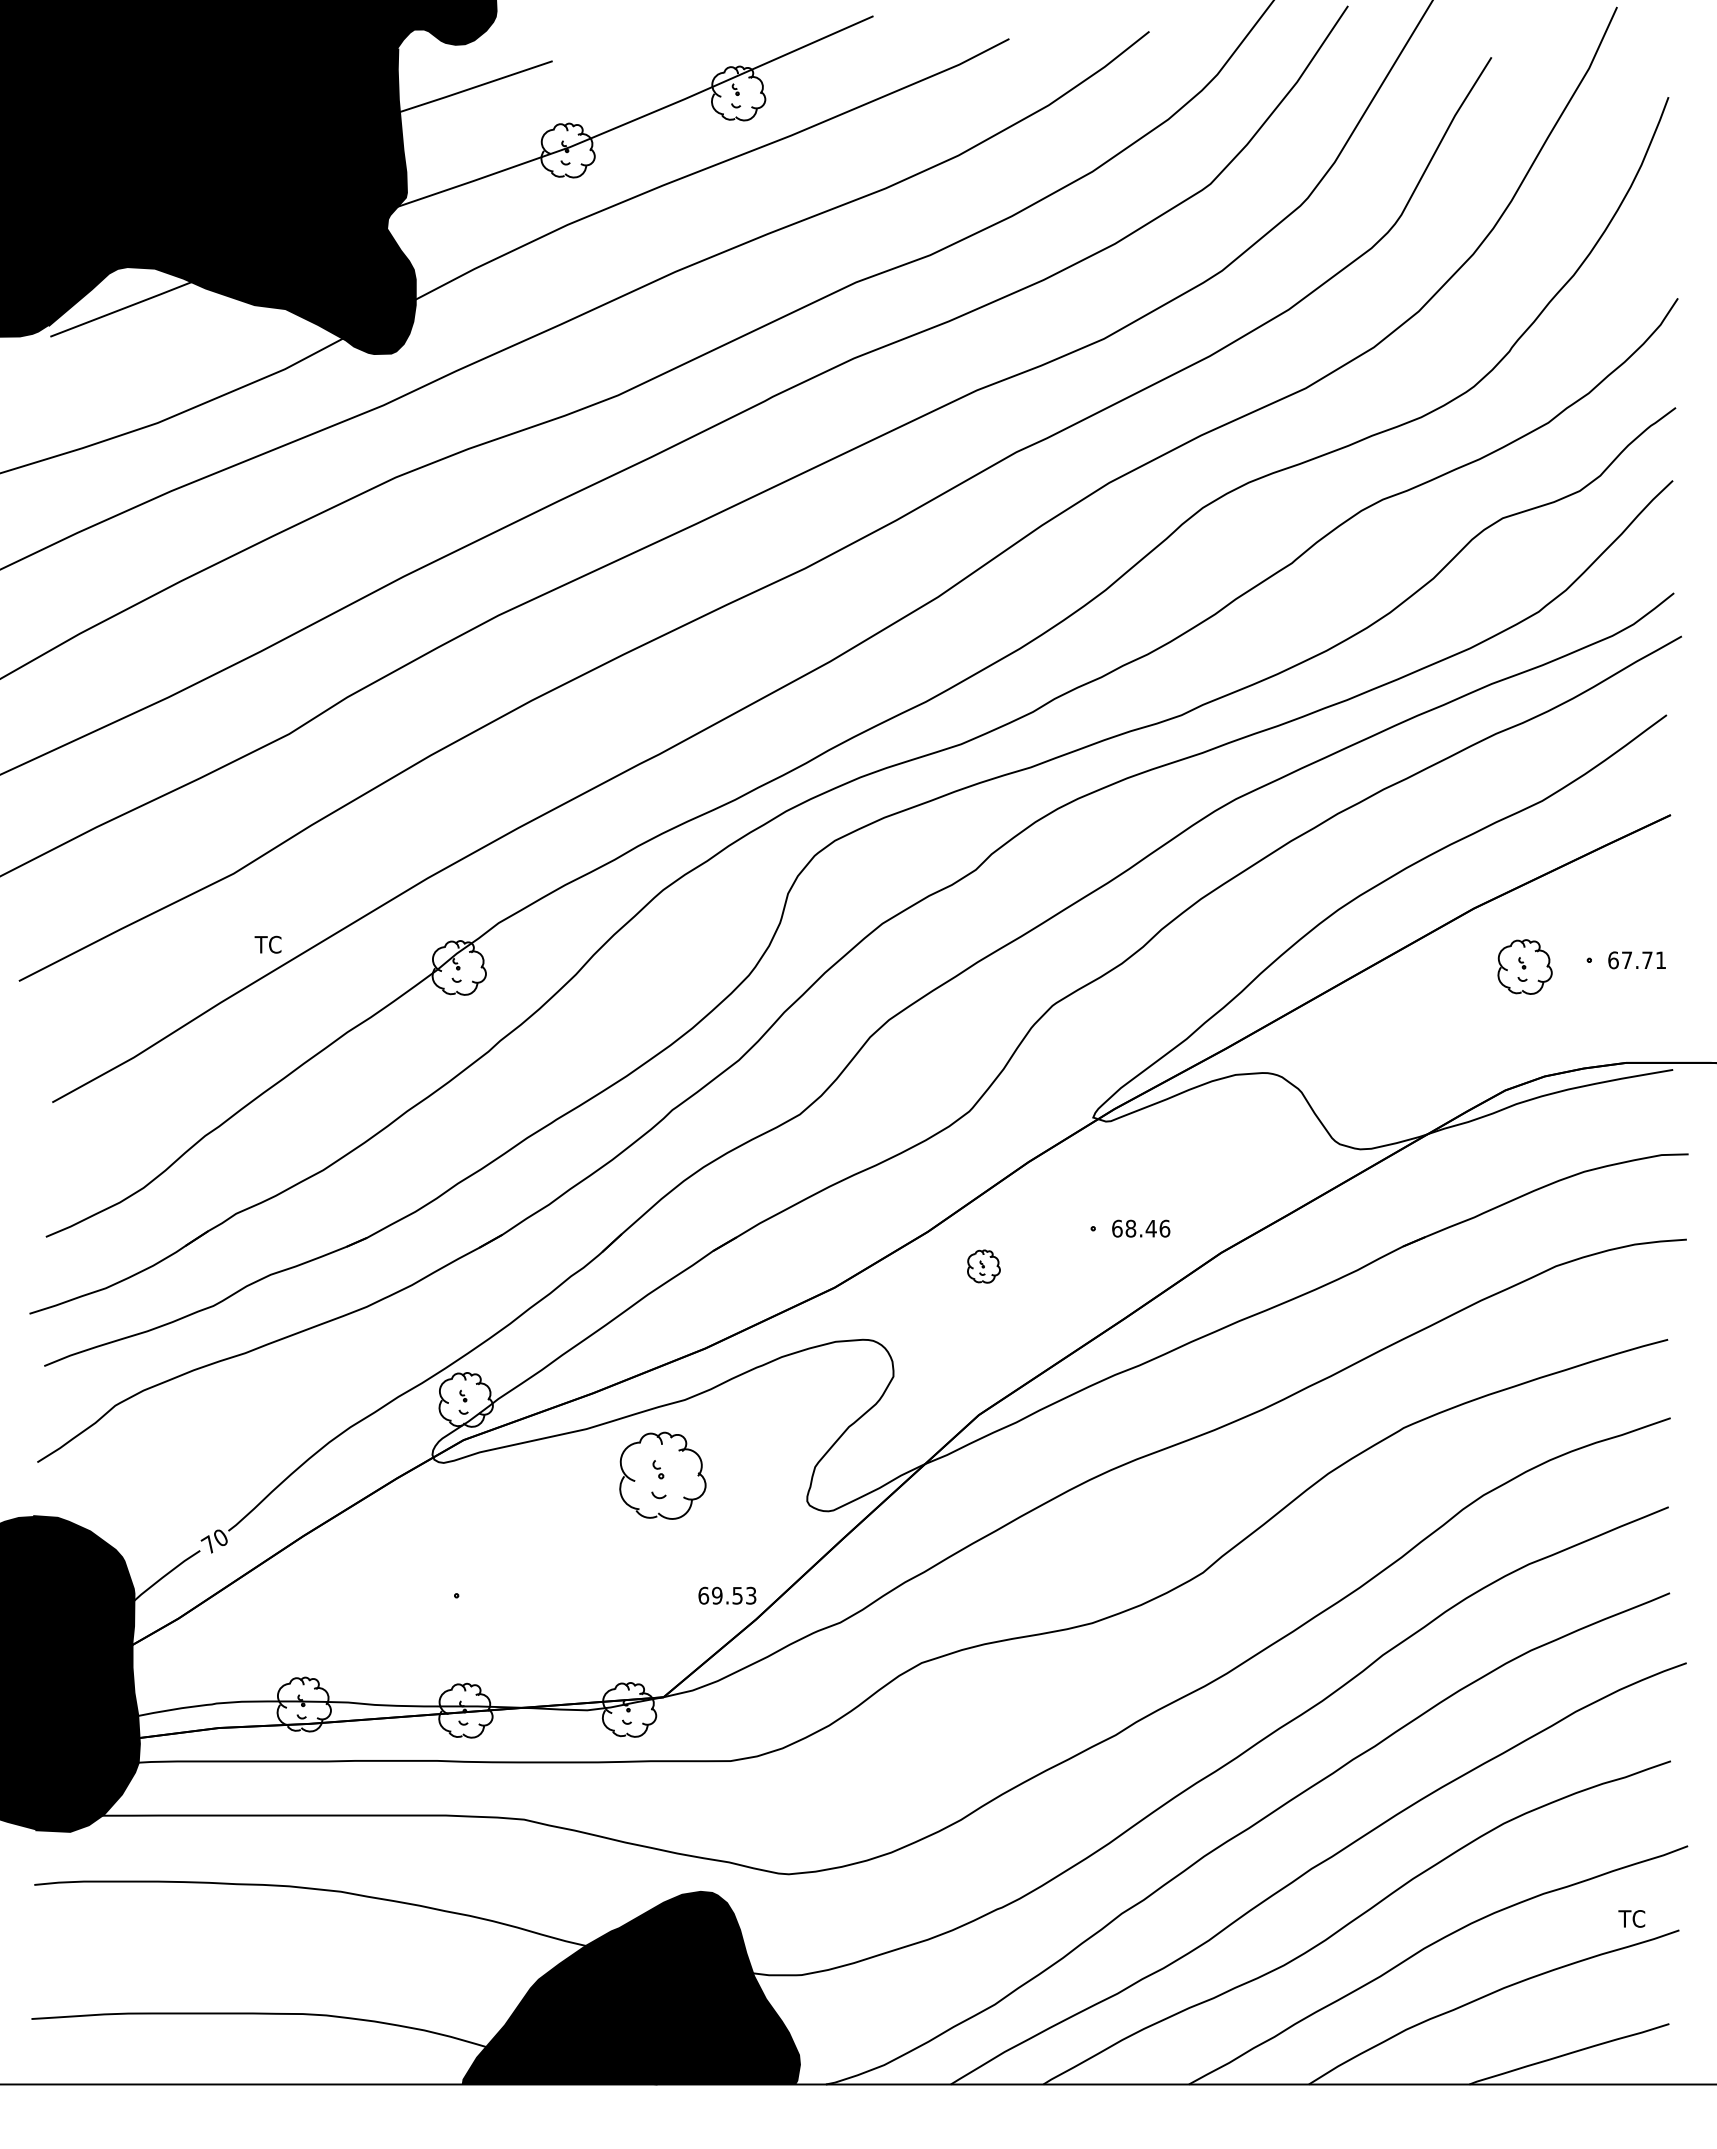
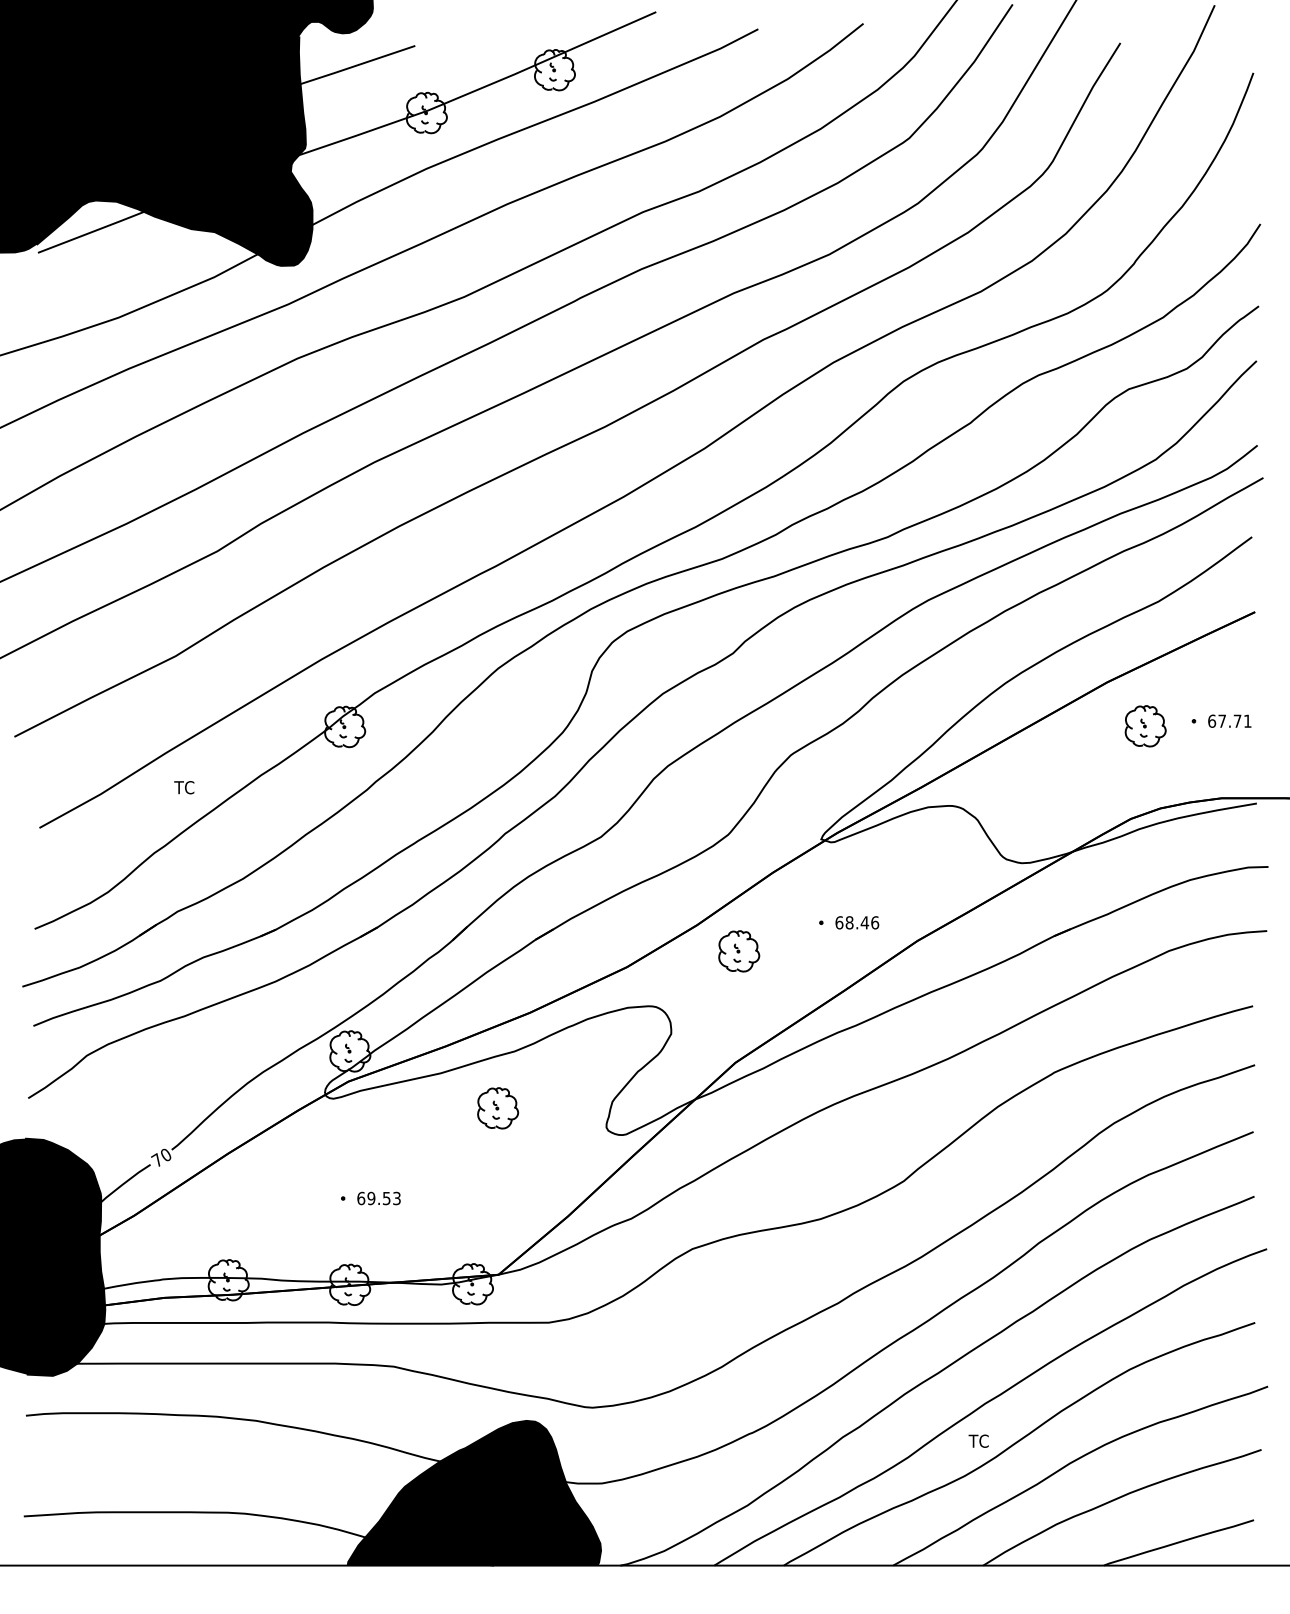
text: (267, 944) -> (183, 787), moved
part: (983, 1266) -> (738, 951), size x1.67
part: (662, 1475) -> (497, 1108), size x0.62
text: (727, 1595) -> (379, 1198), moved
text: (1631, 1918) -> (978, 1440), moved

